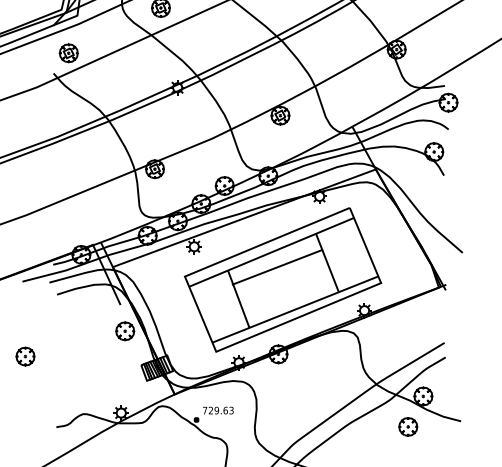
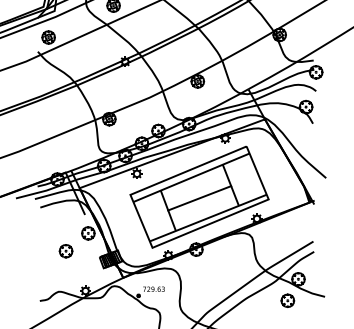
line: (277, 267) -> (199, 198), moved
part: (24, 356) -> (65, 251), moved

